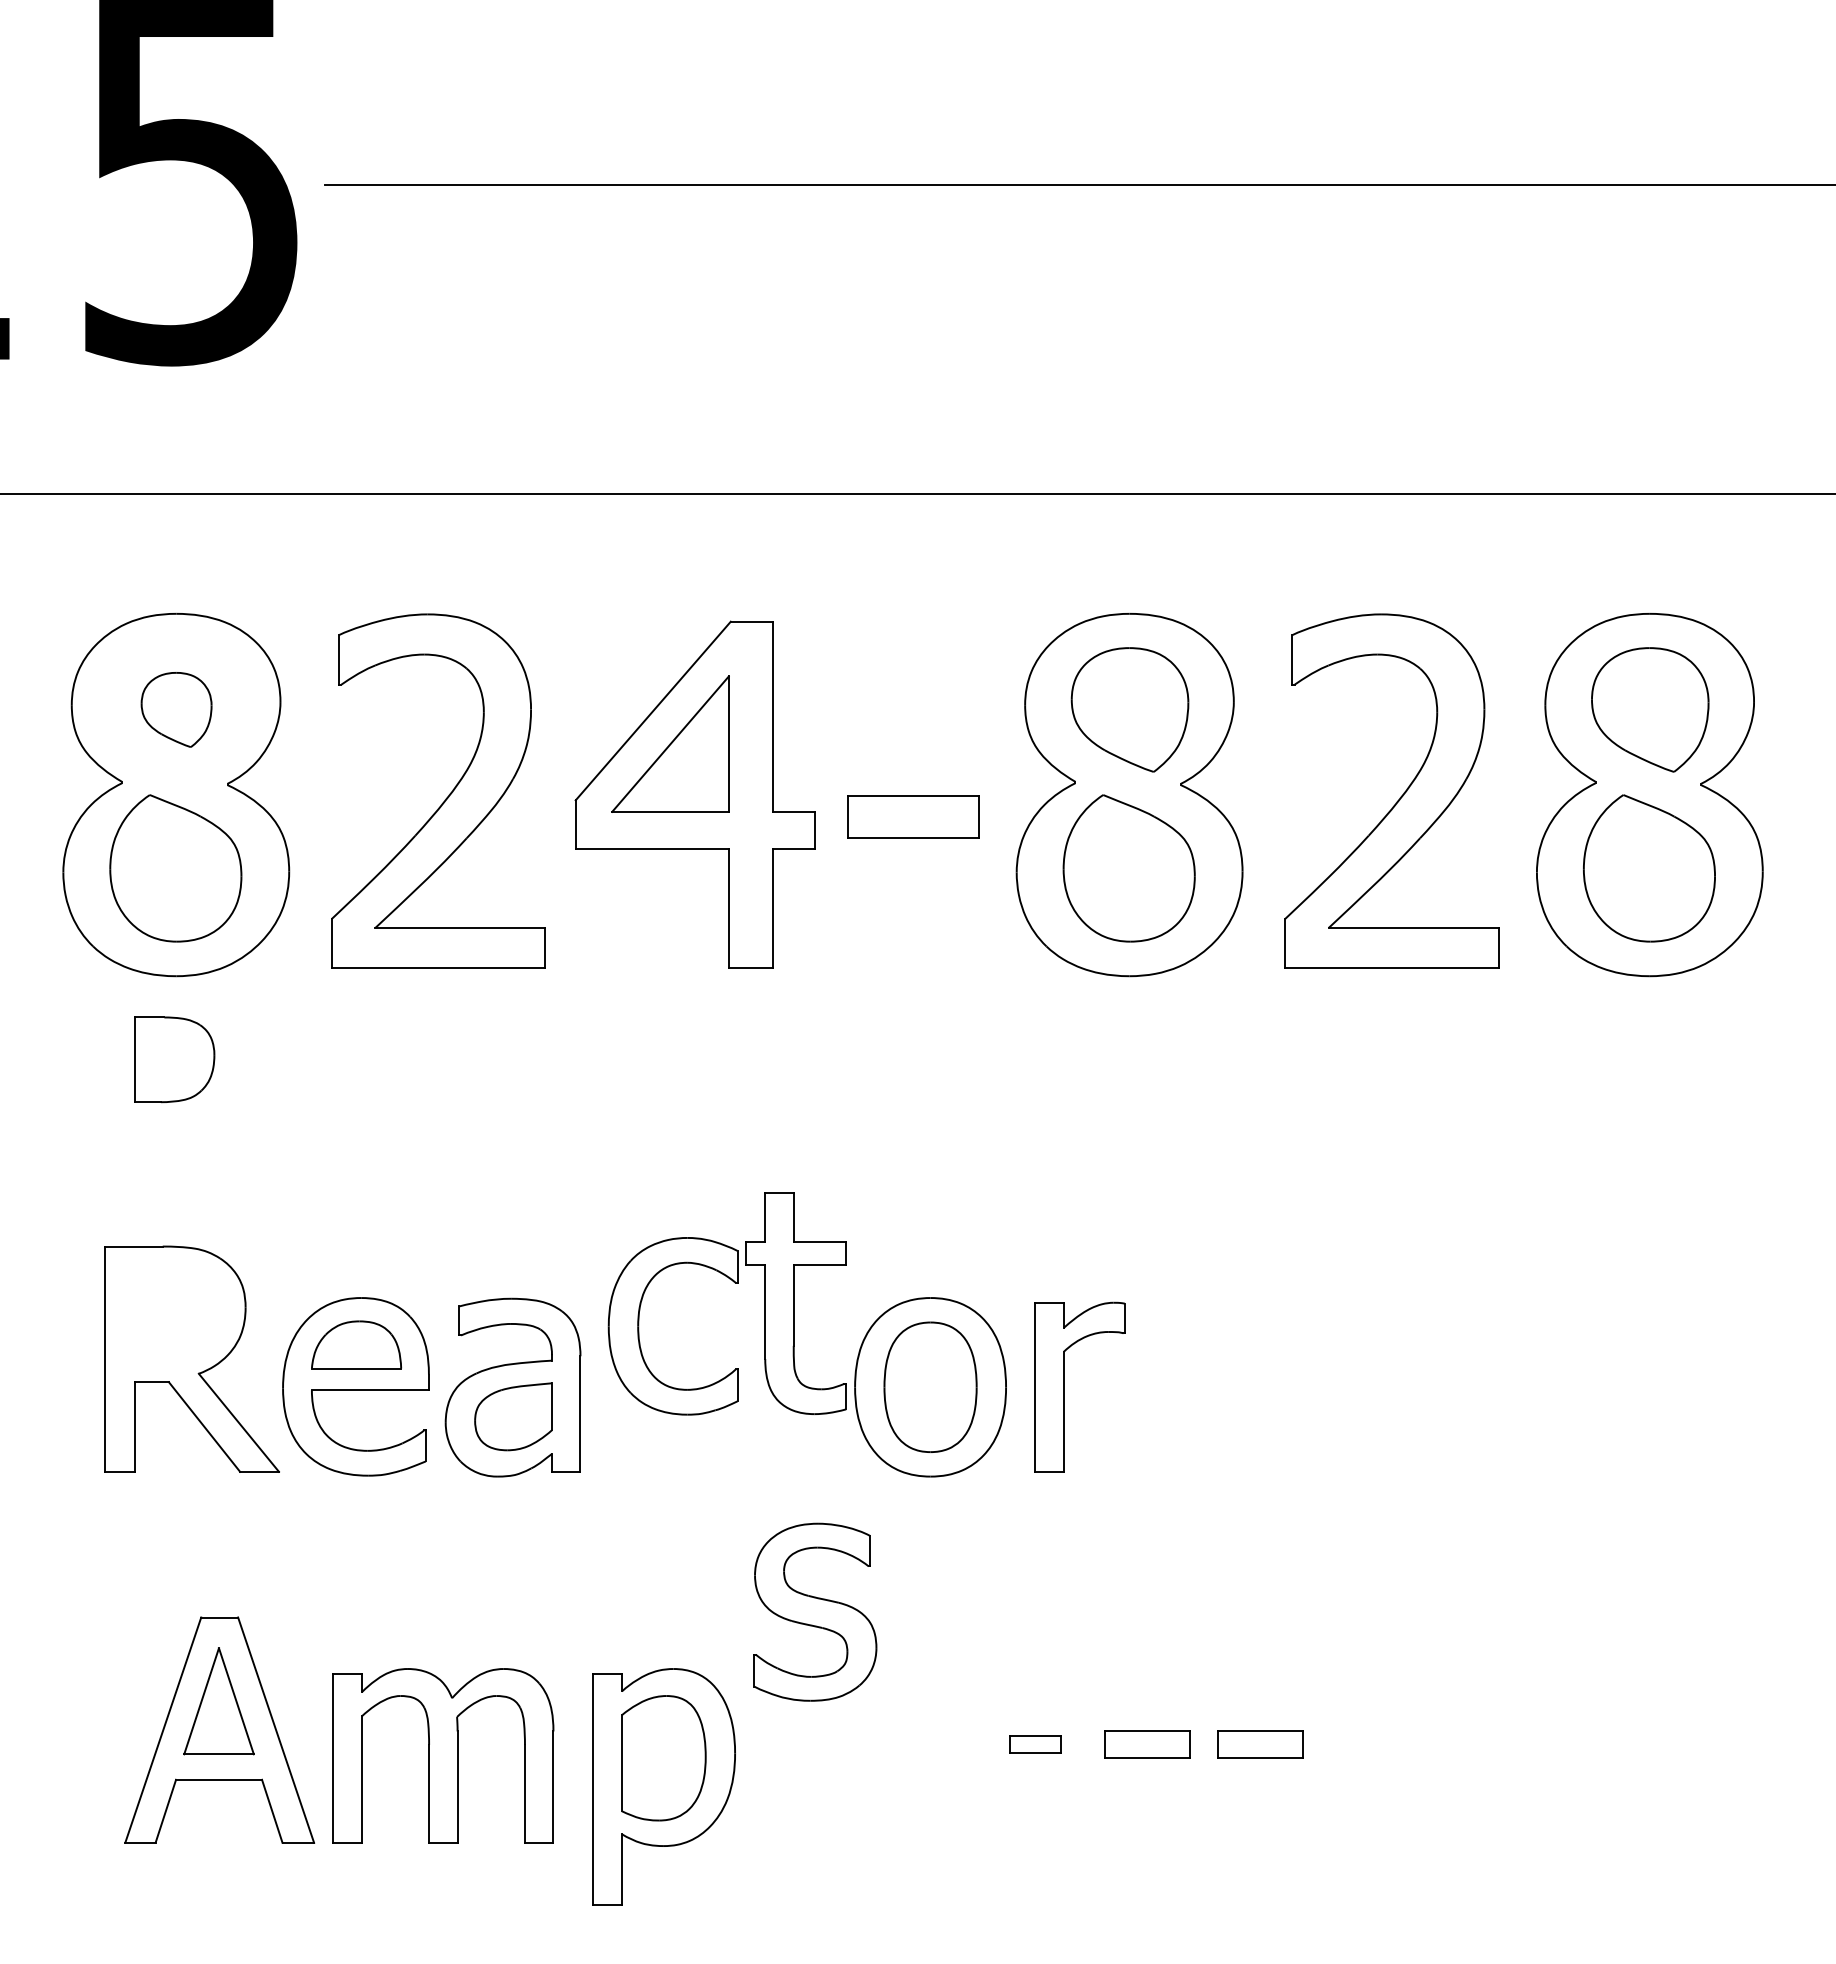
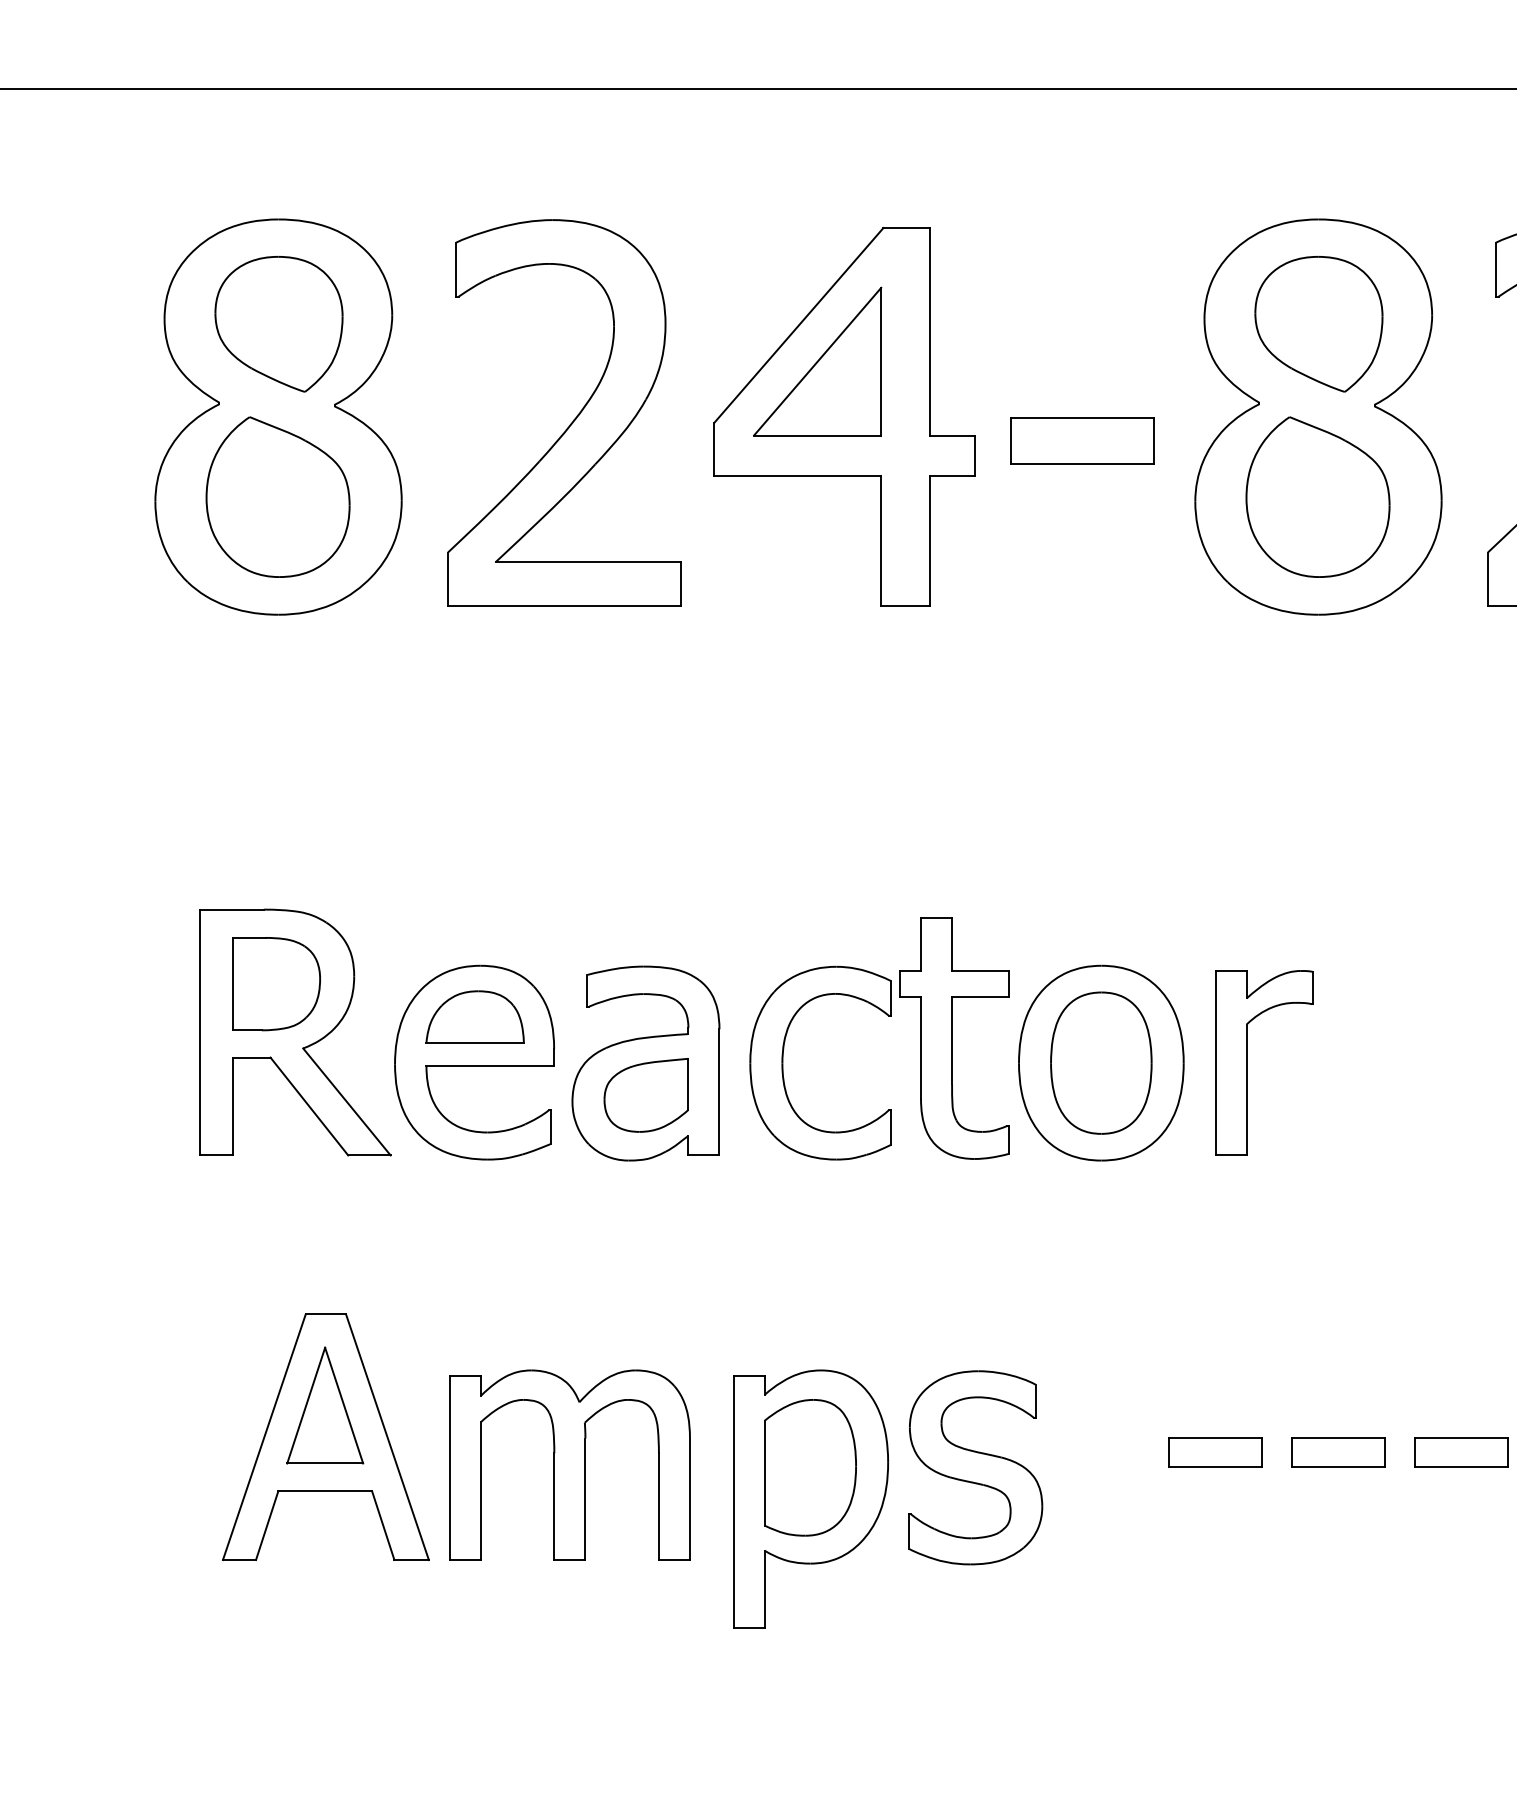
part: (176, 709) -> (278, 323), size x1.67
part: (174, 1059) -> (276, 983), moved
part: (735, 1283) -> (888, 1016), moved
part: (815, 1611) -> (975, 1466), moved
part: (1035, 1744) -> (1215, 1452), size x1.67

